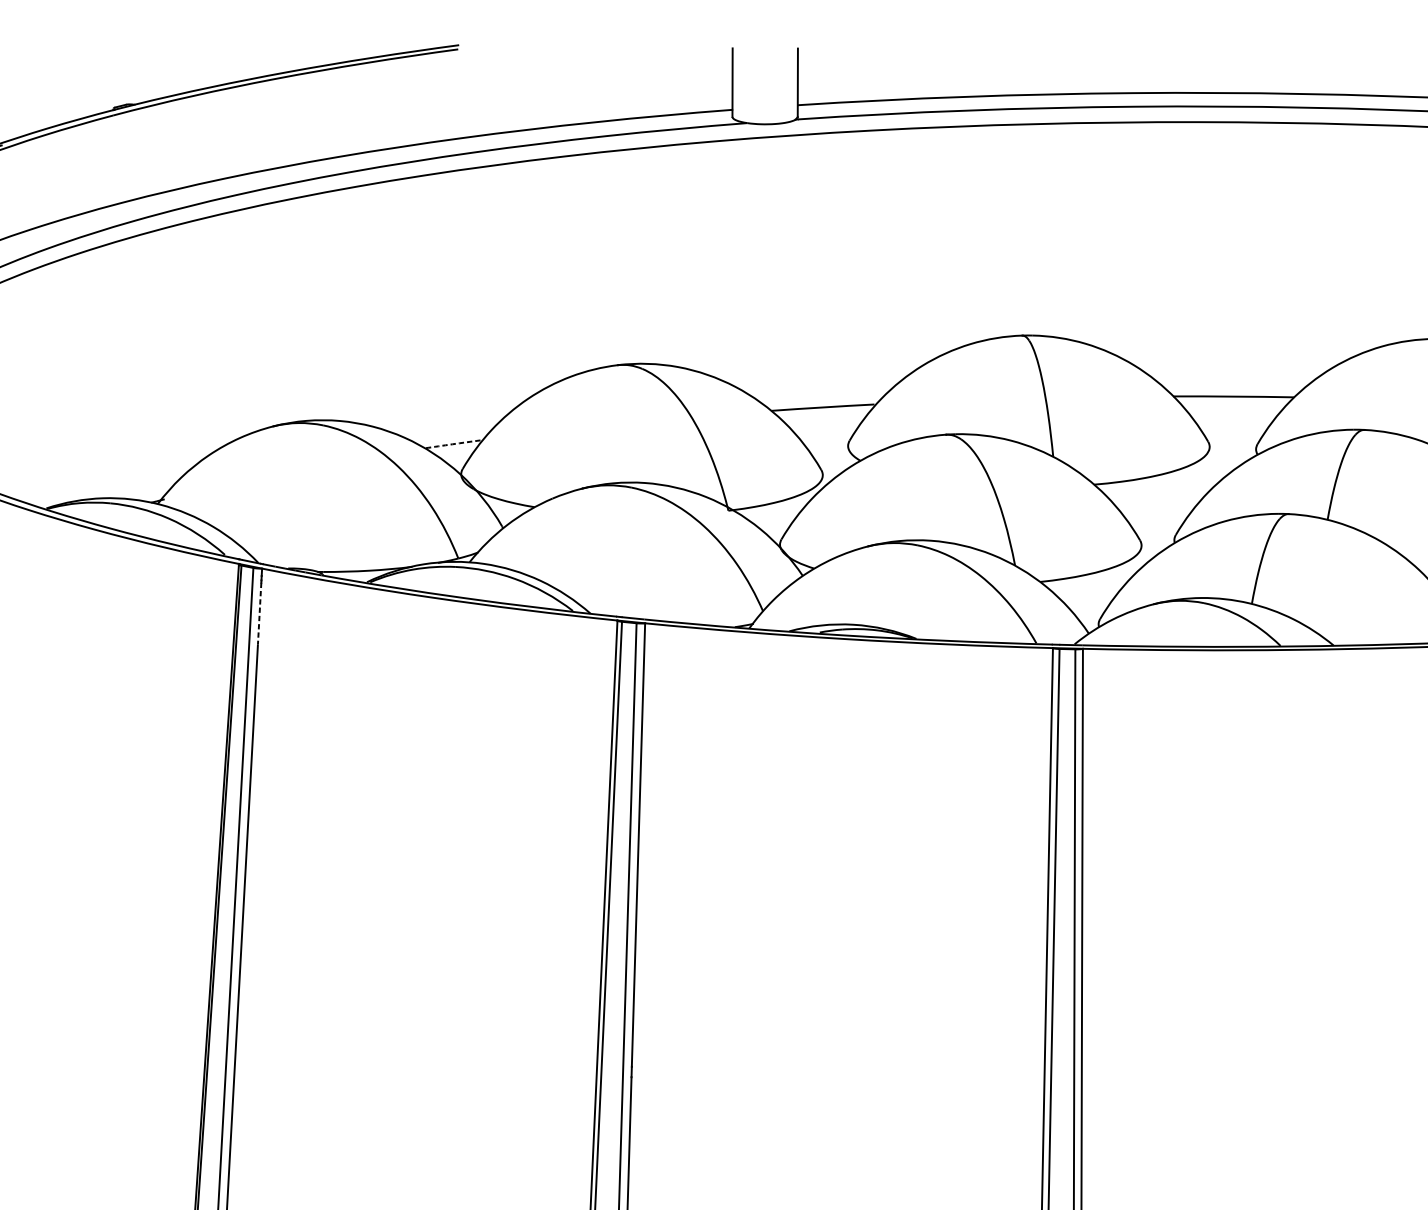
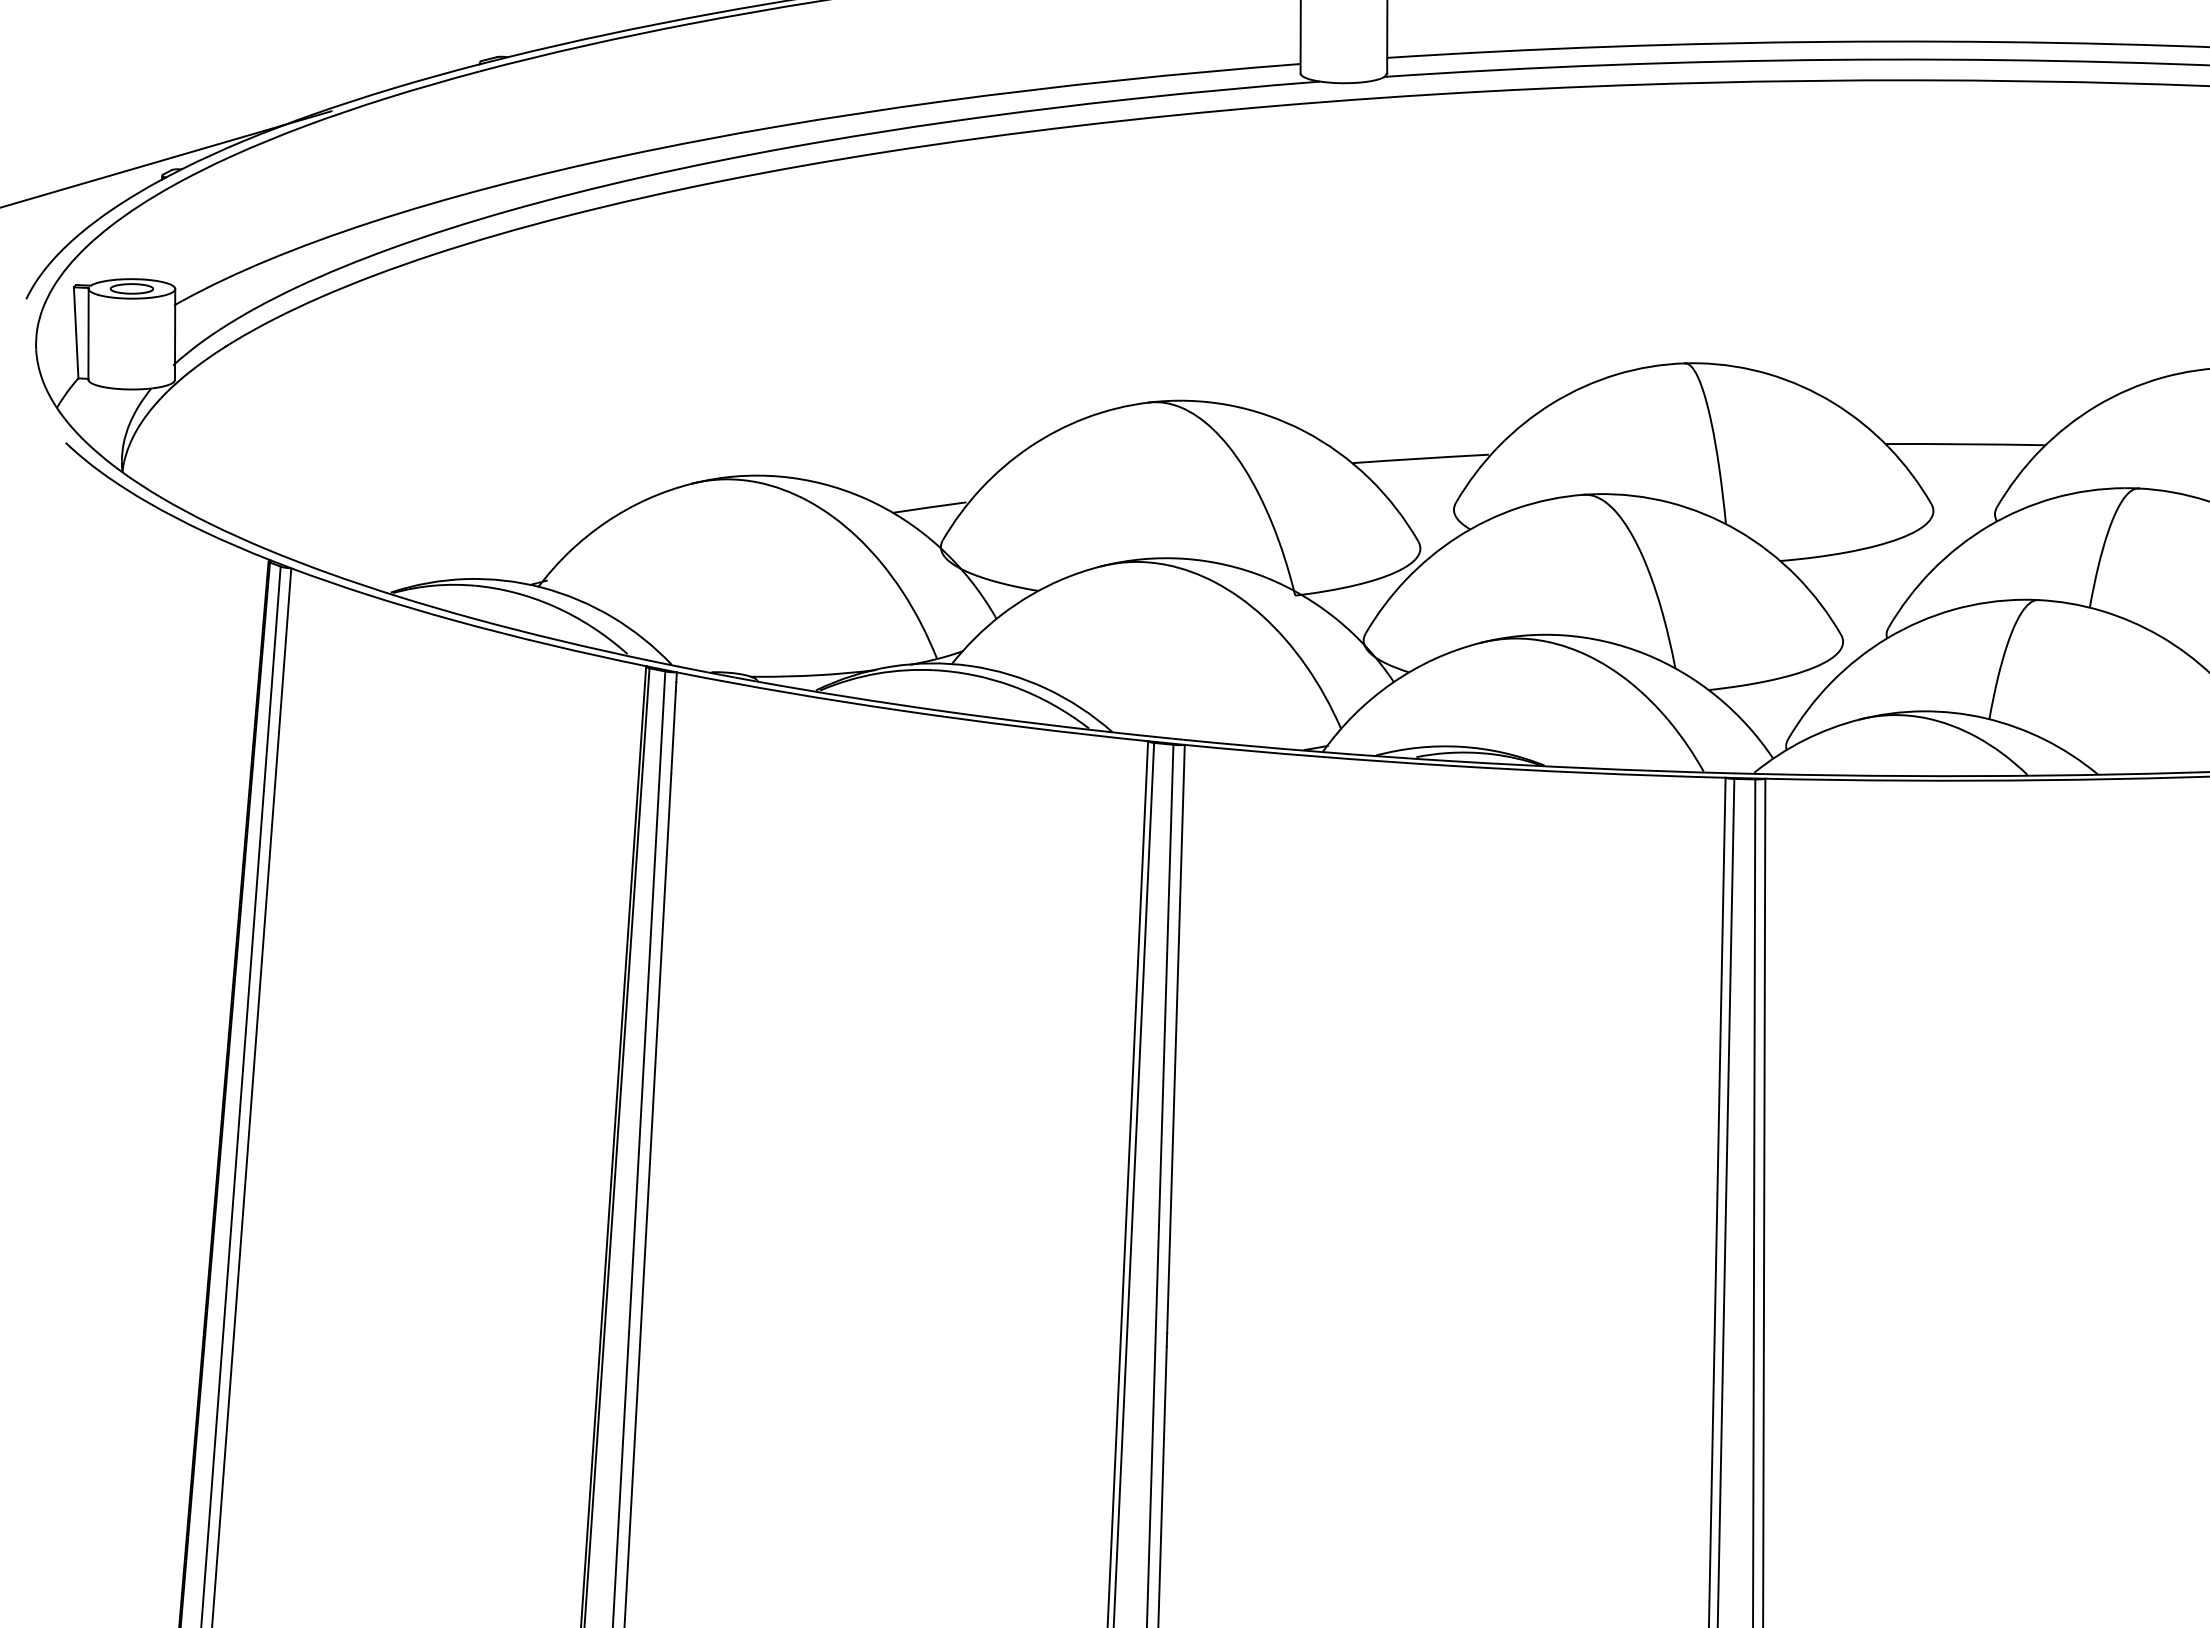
arc: (452, 444) -> (929, 507), dashed -> solid
line: (259, 613) -> (673, 731), dashed -> solid

